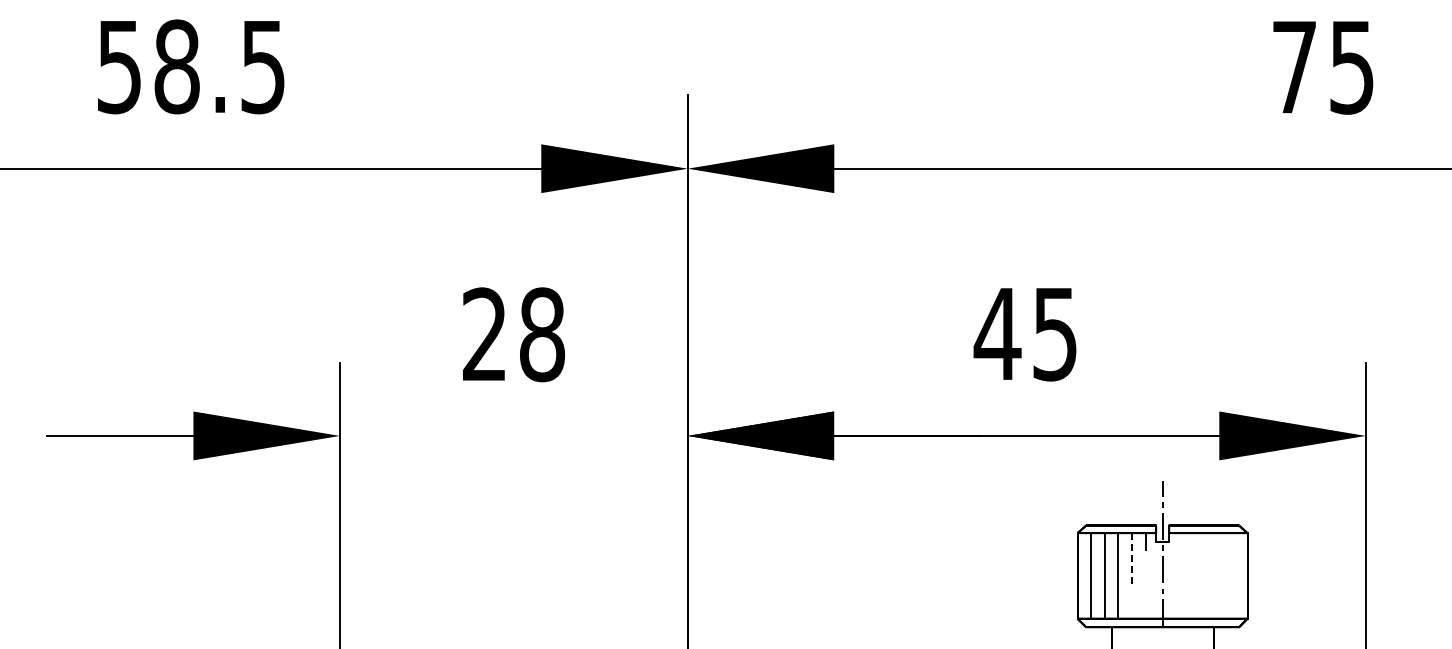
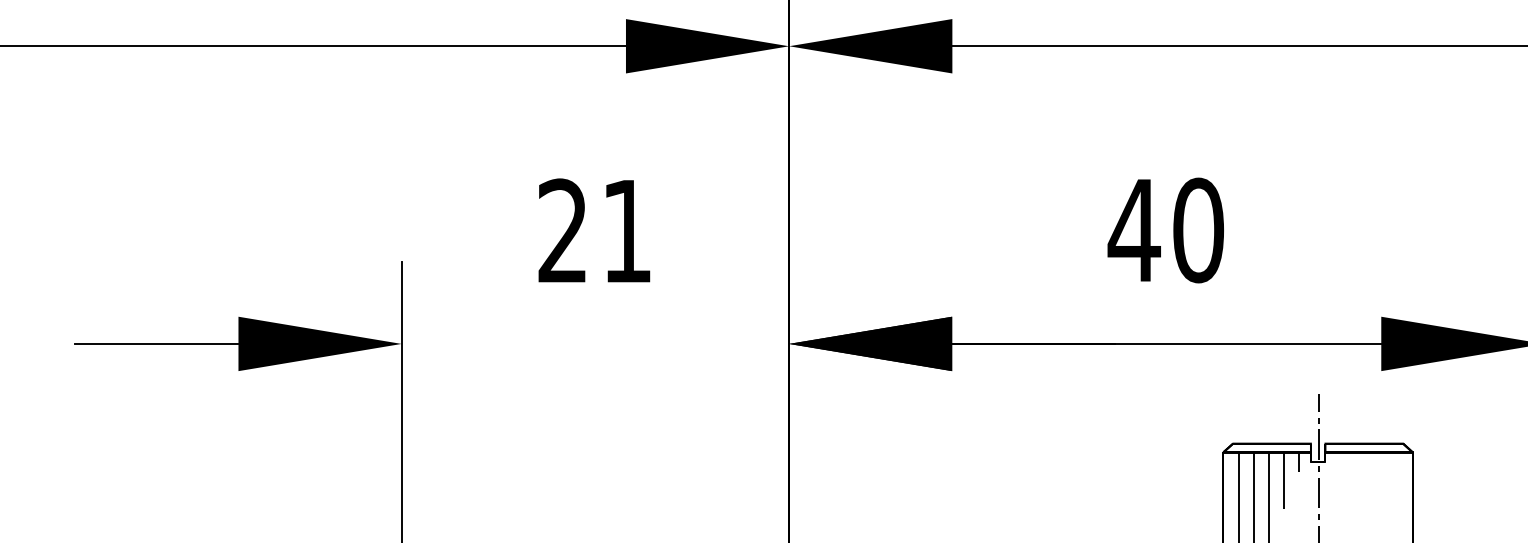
text: (1055, 333) -> (1198, 229), 45 -> 40
text: (542, 334) -> (627, 230), 28 -> 21
line: (1131, 559) -> (1283, 481), dashed -> solid

